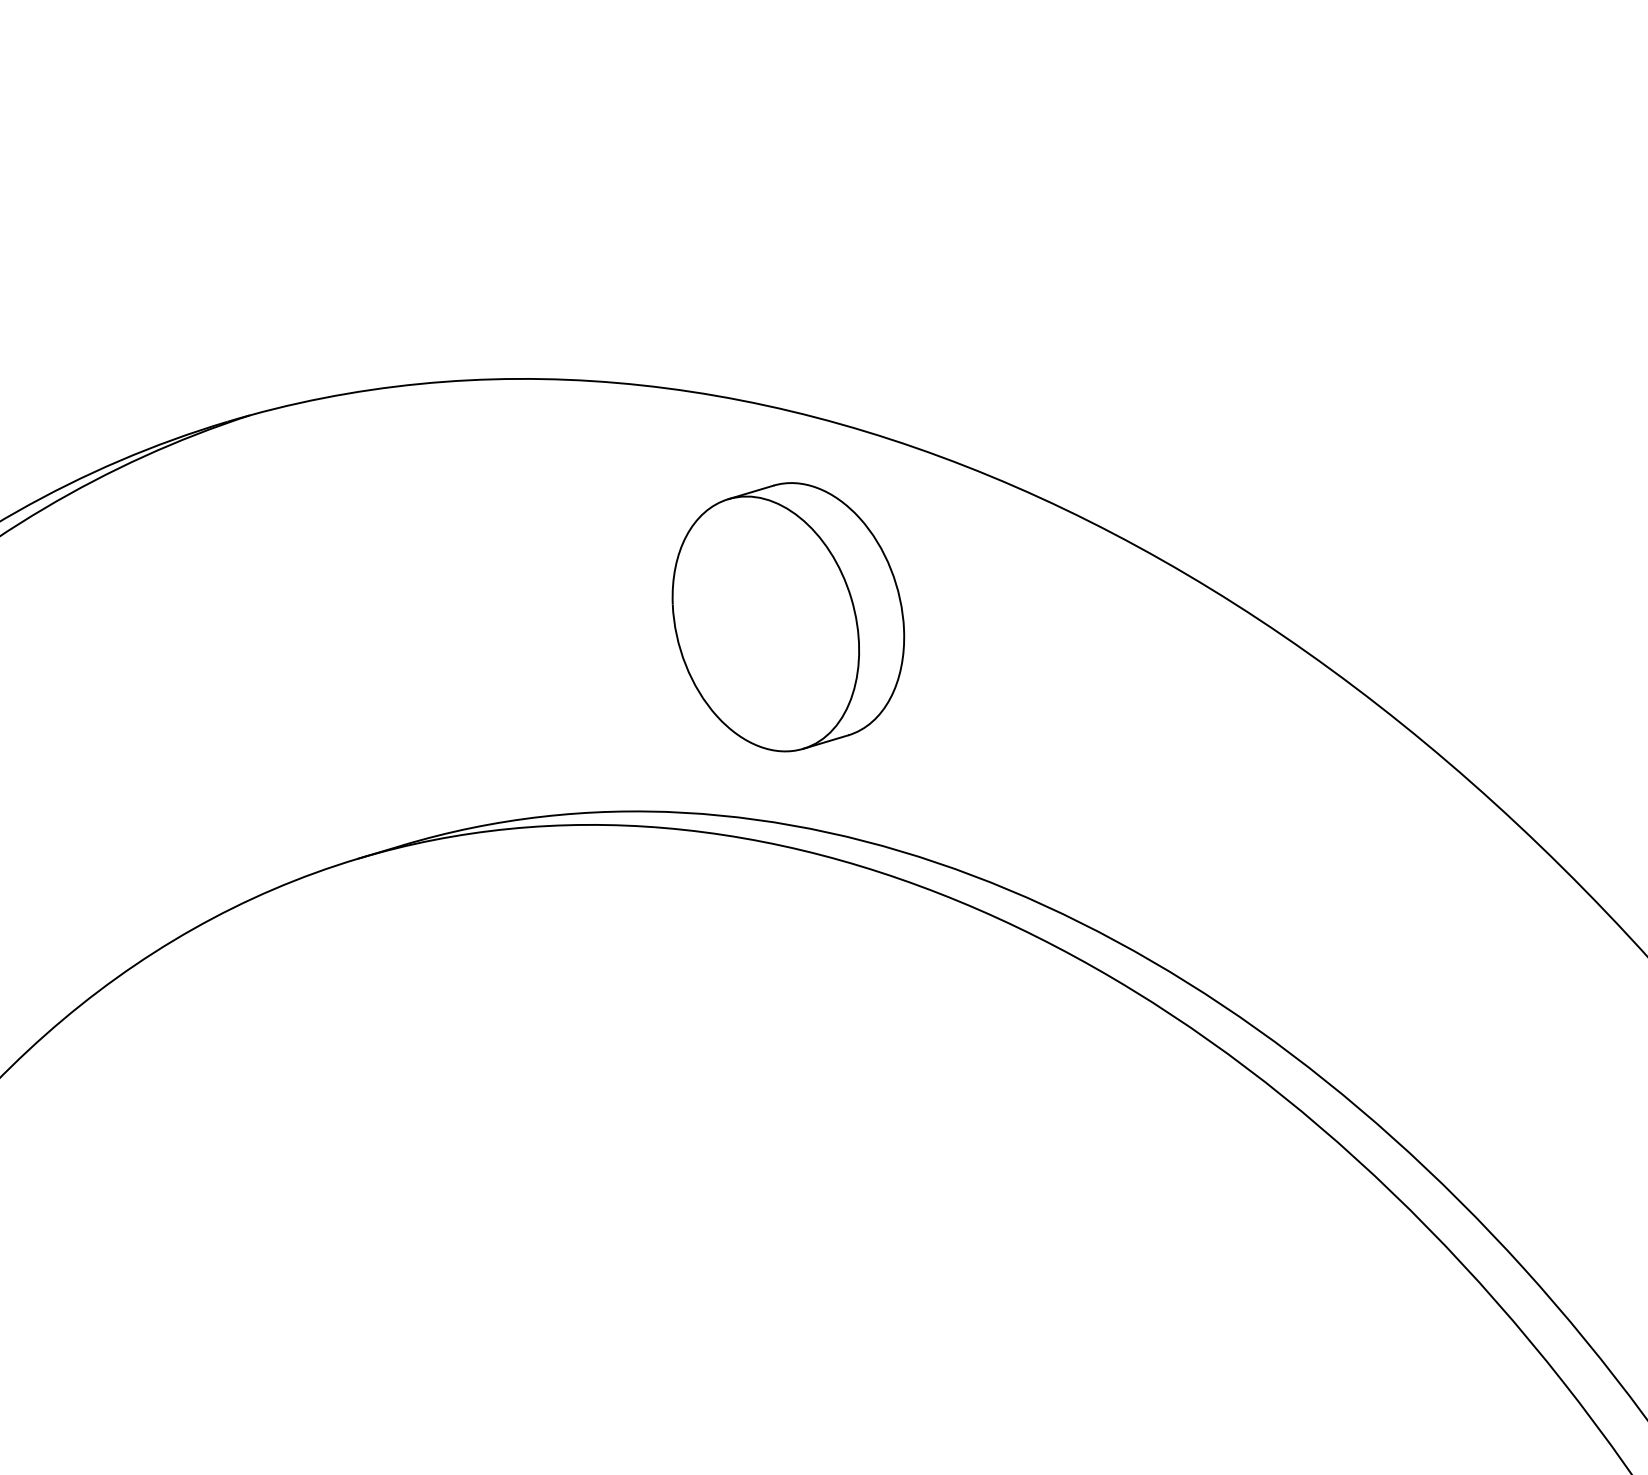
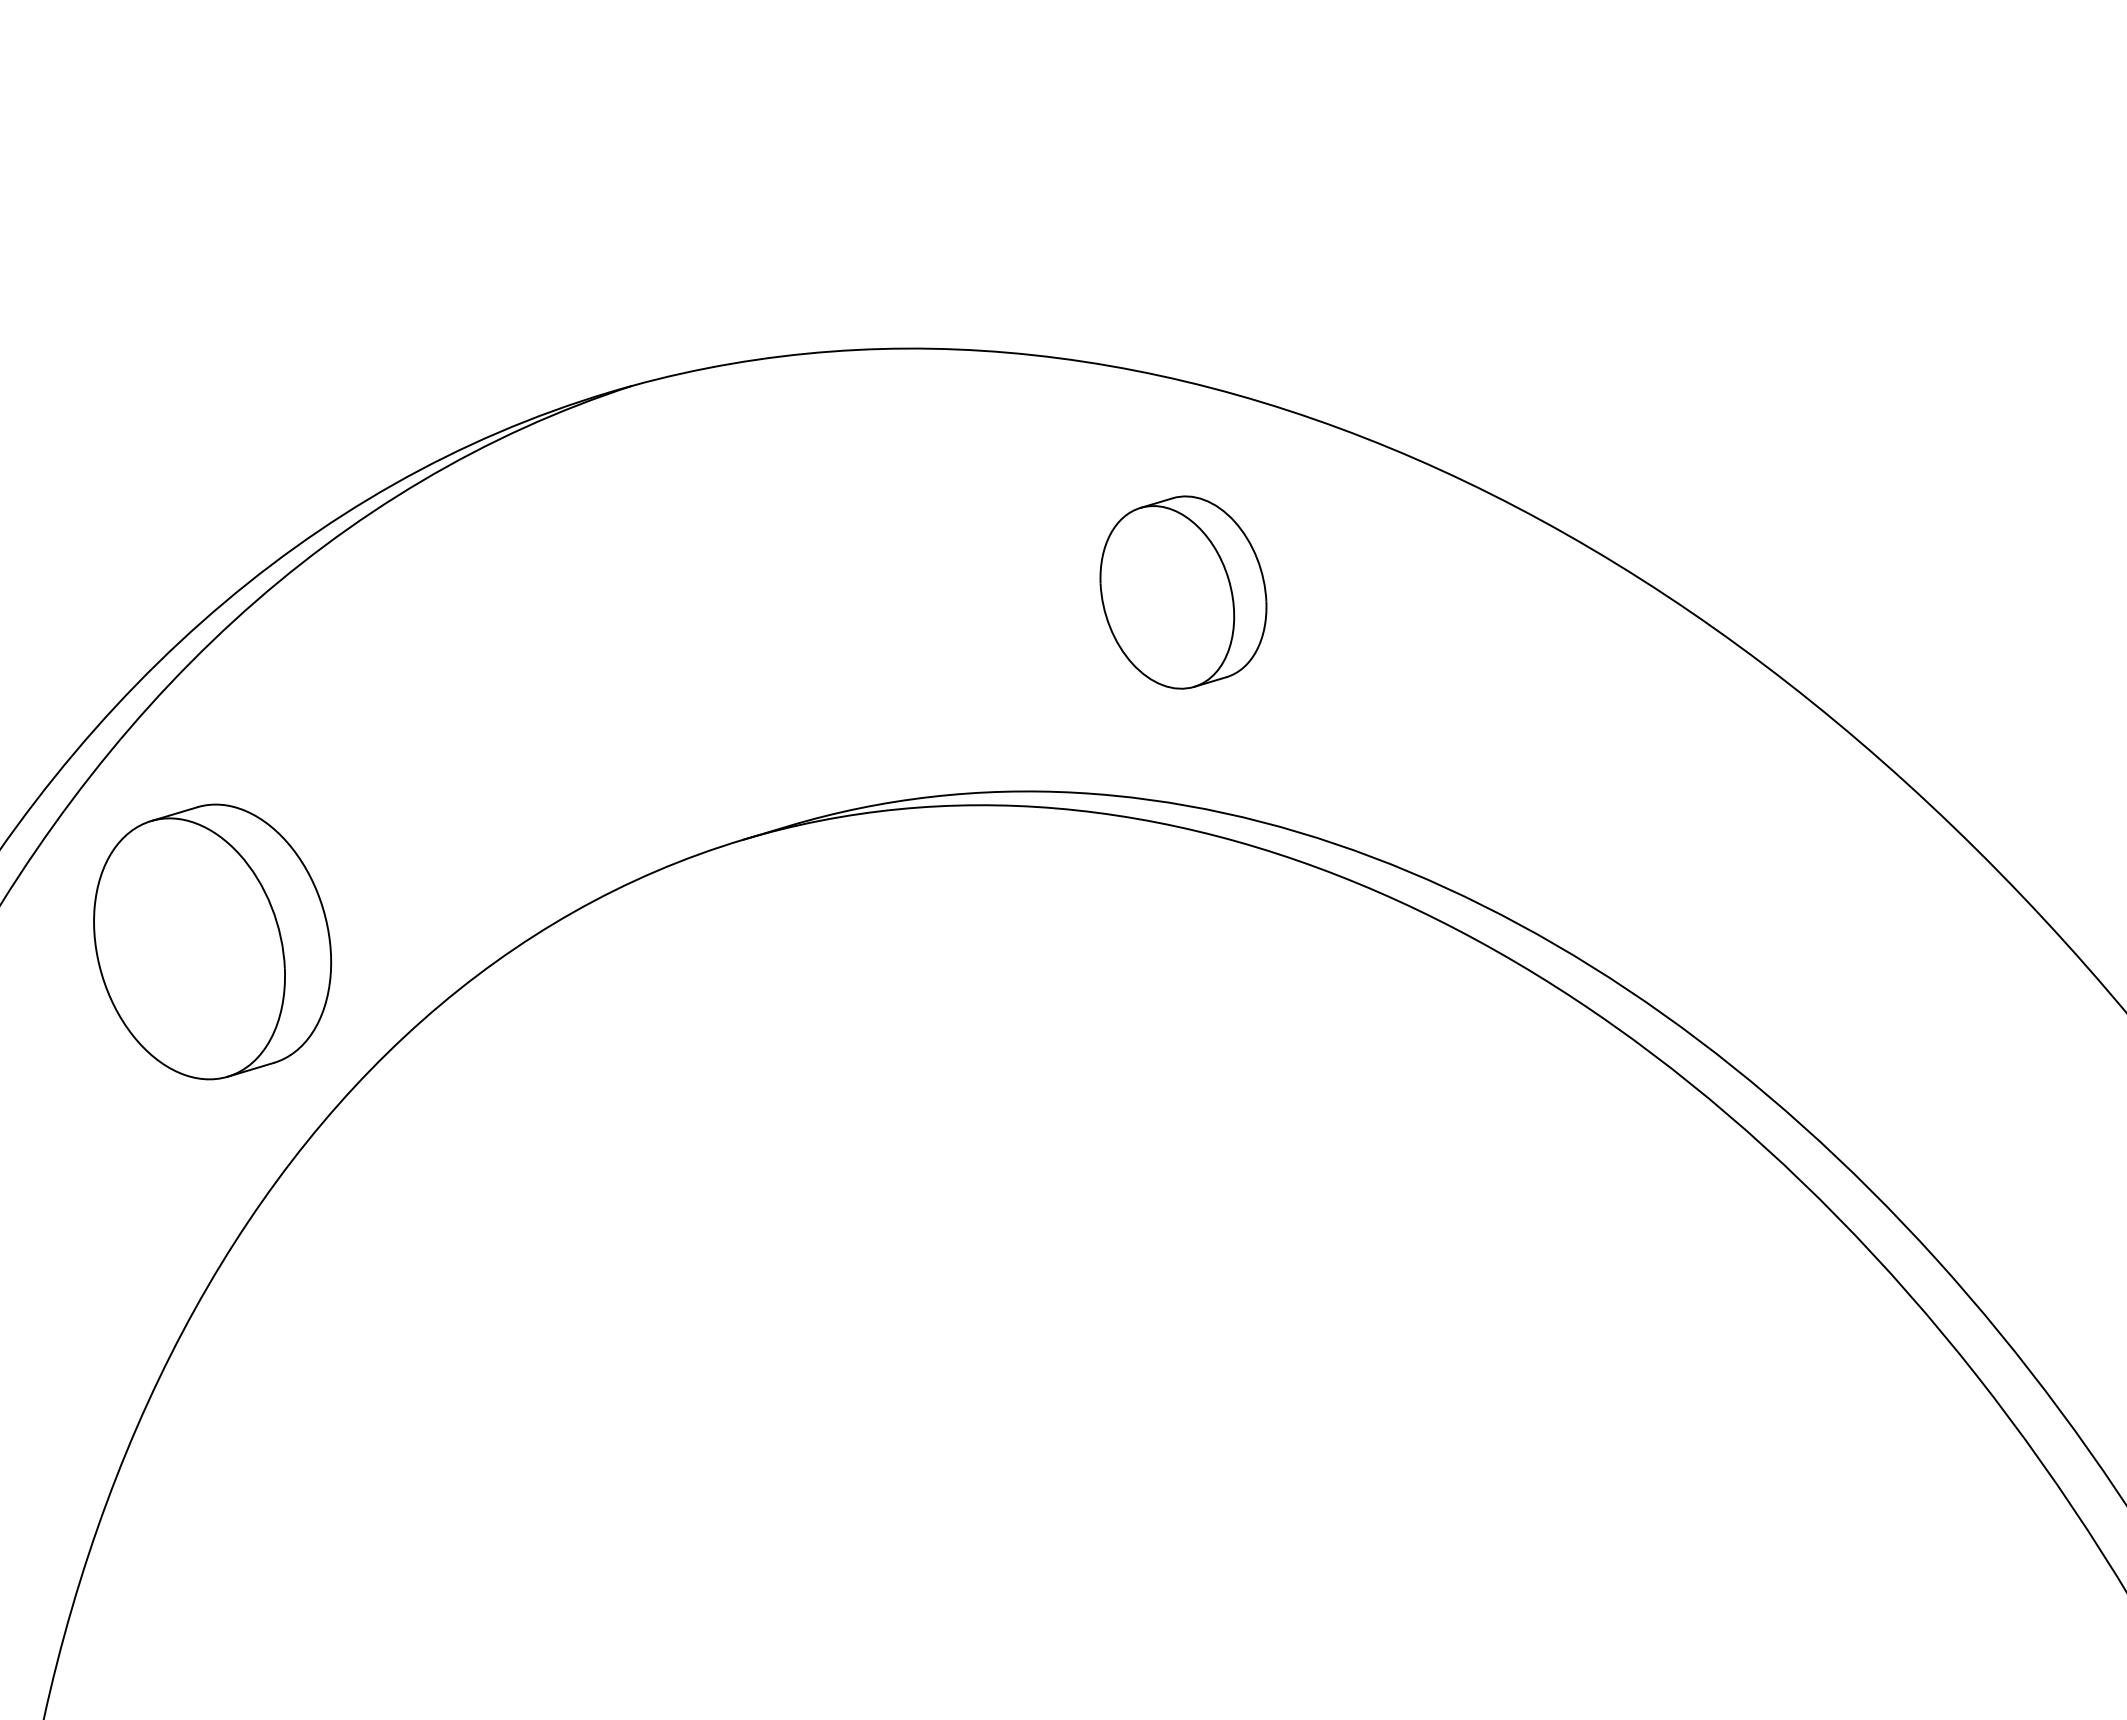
part: (788, 617) -> (1183, 592), size x0.7

